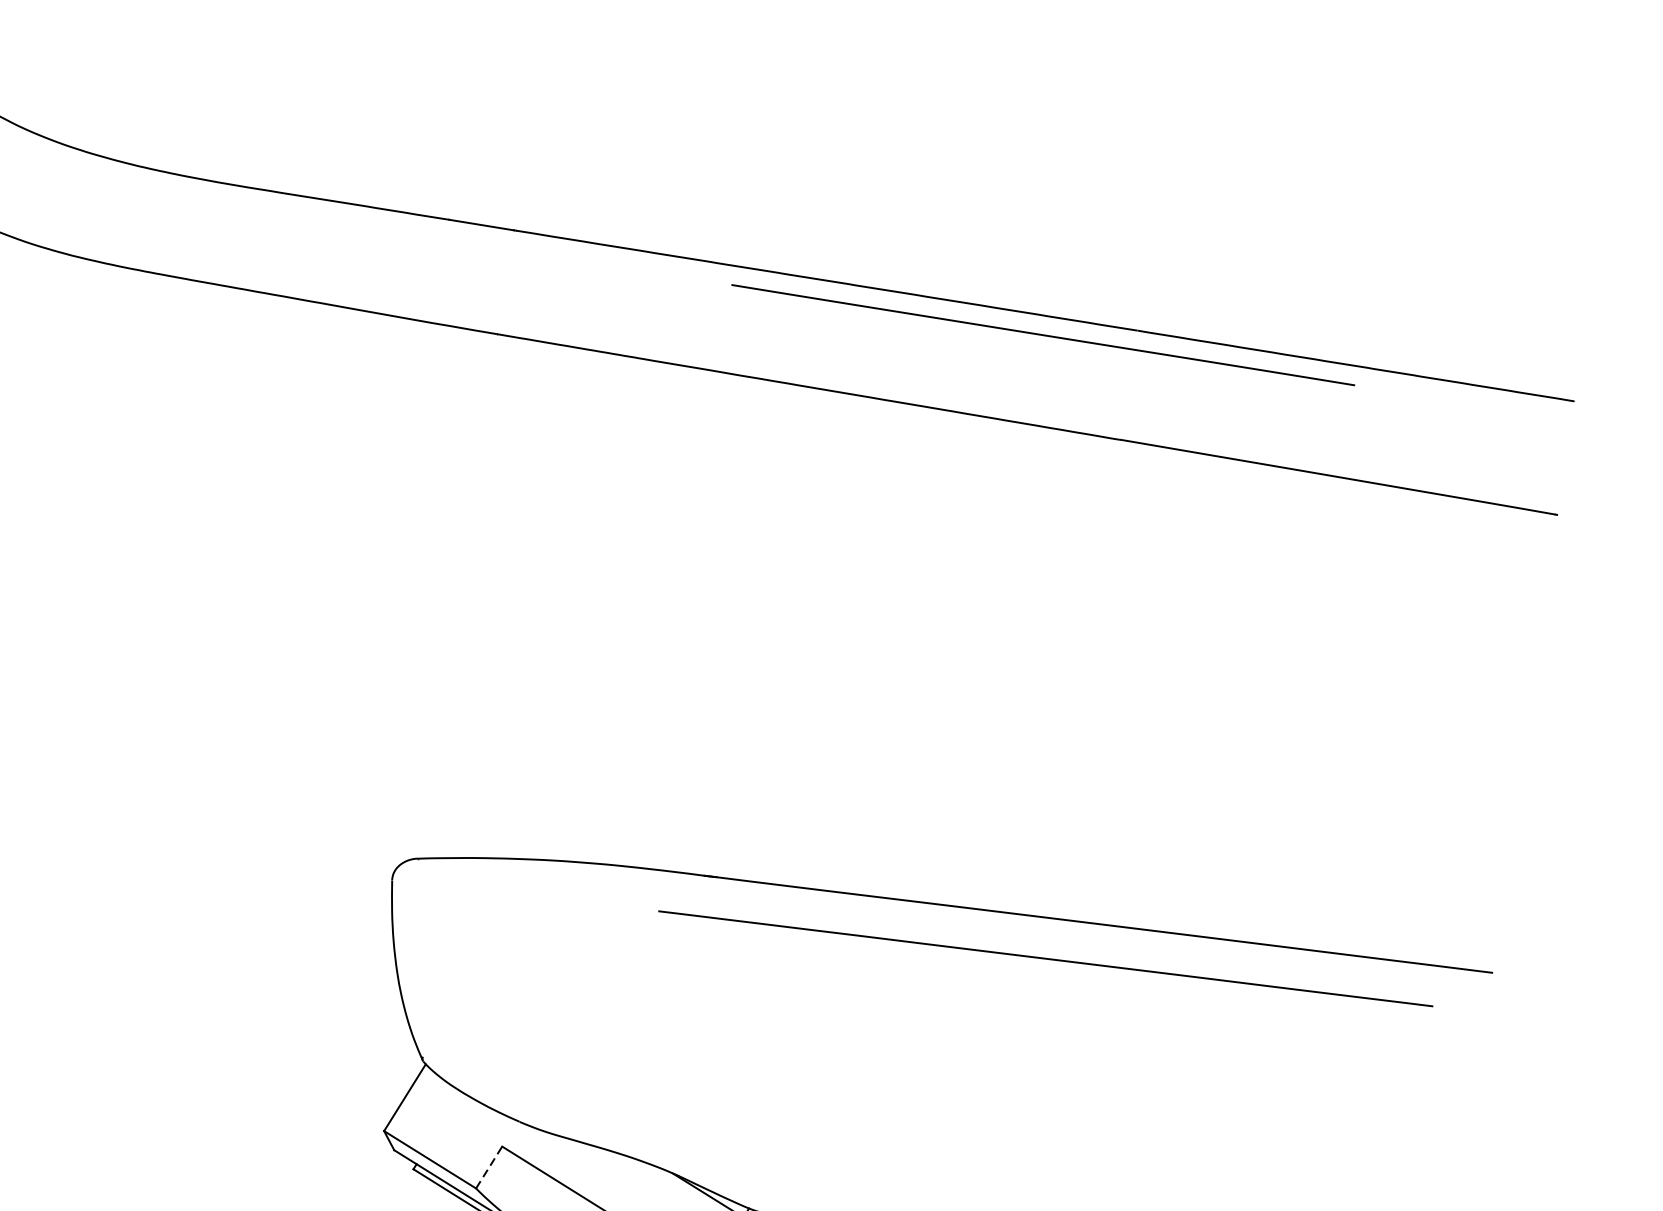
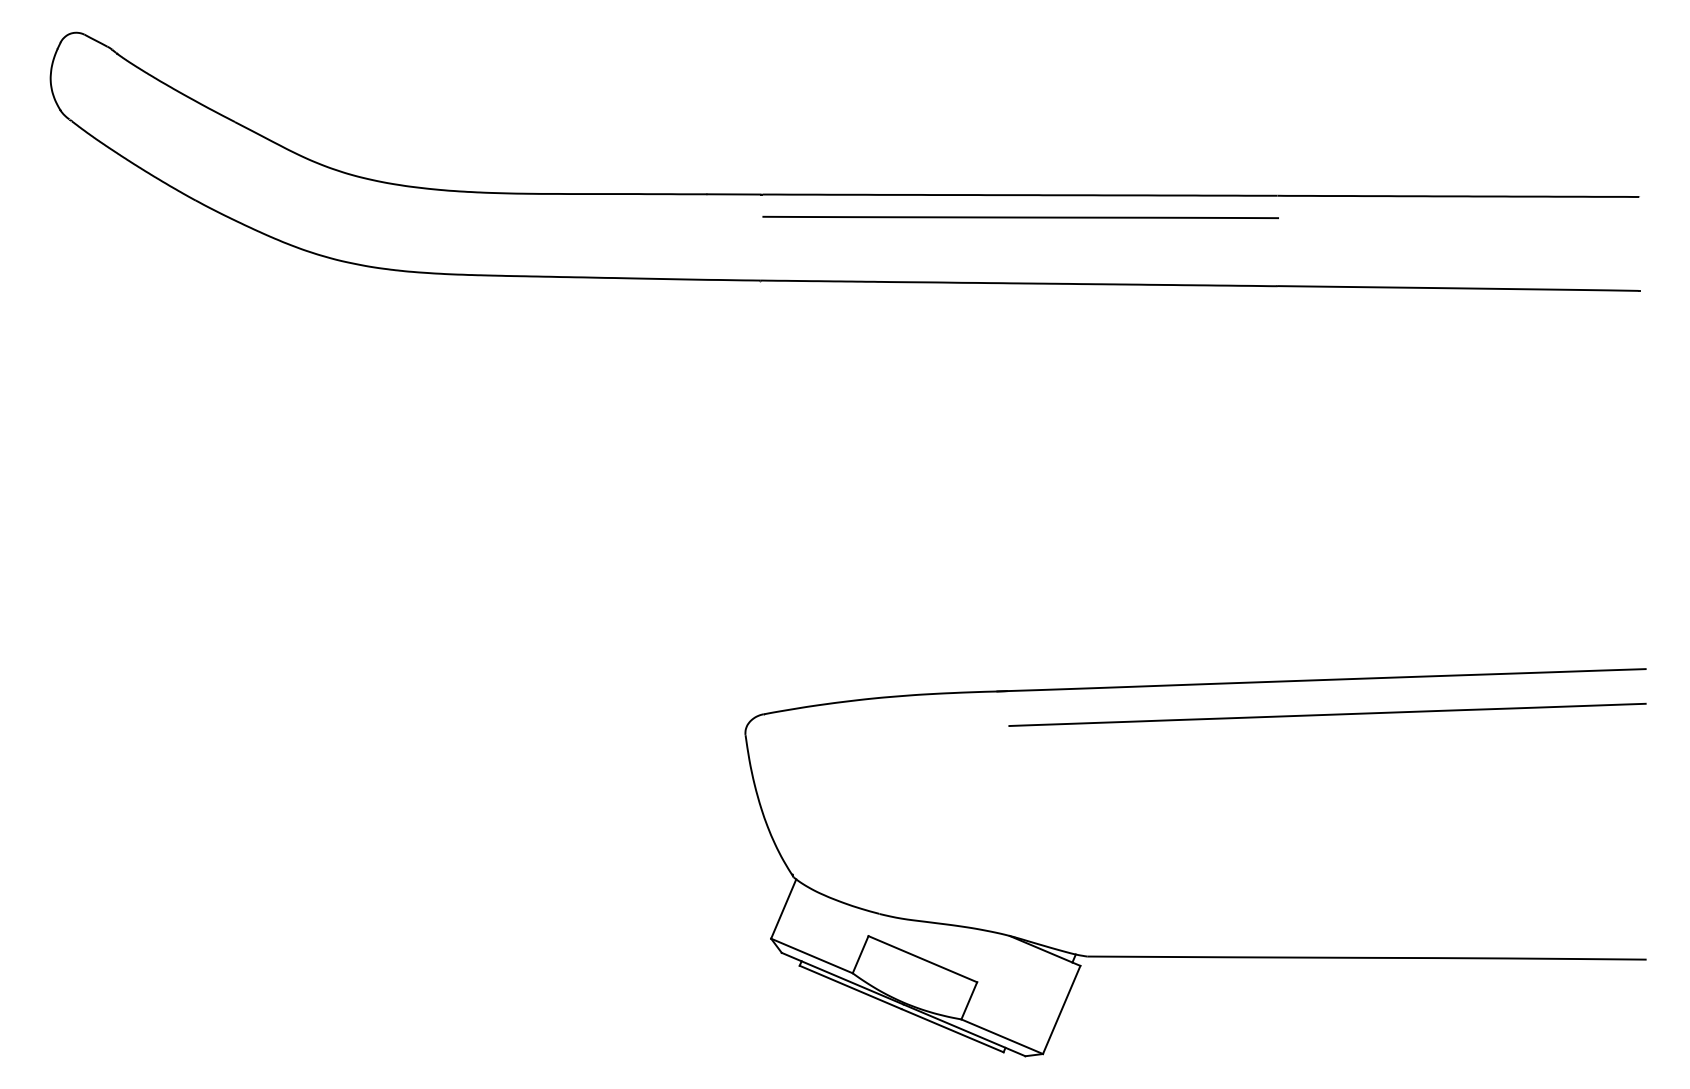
line: (1043, 335) -> (1020, 217), moved
line: (1045, 958) -> (1327, 714), moved
line: (489, 1167) -> (860, 954), dashed -> solid

